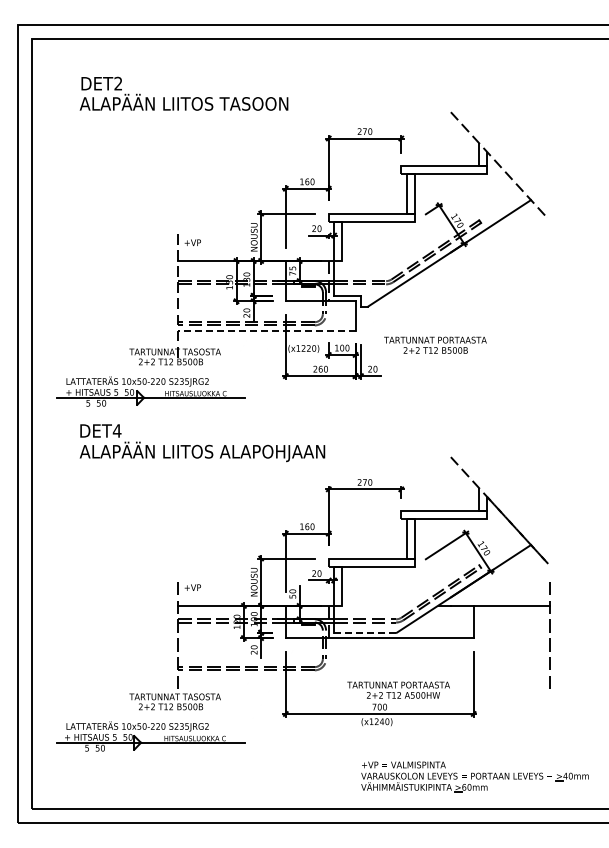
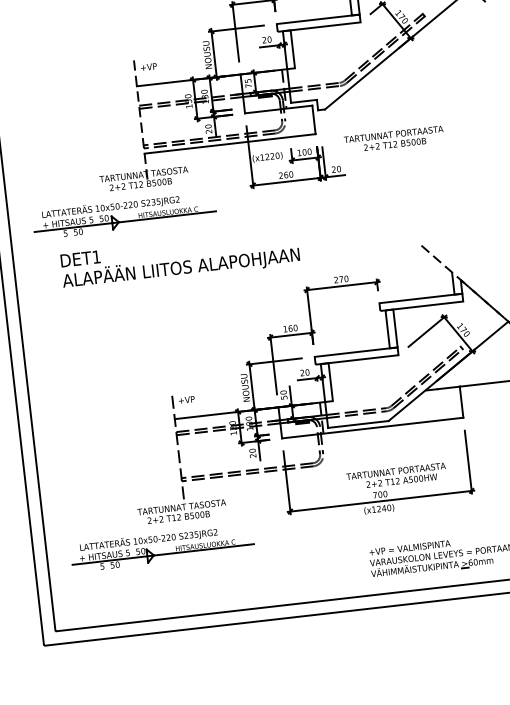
line: (267, 330) -> (230, 143), dashed -> solid
text: (116, 430) -> (95, 256), DET4 -> DET1
line: (365, 632) -> (358, 424), dashed -> solid

